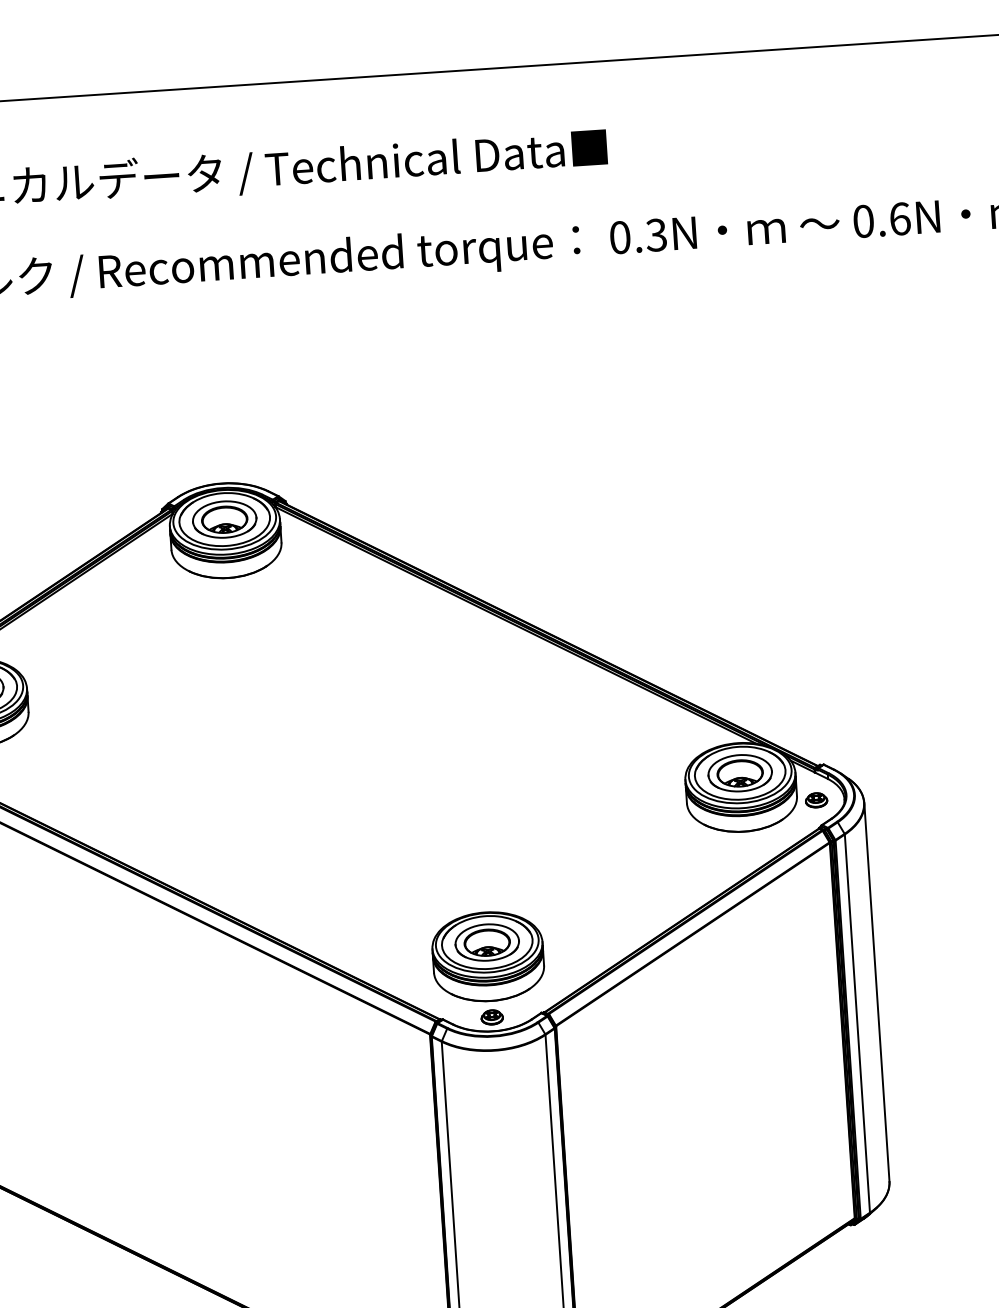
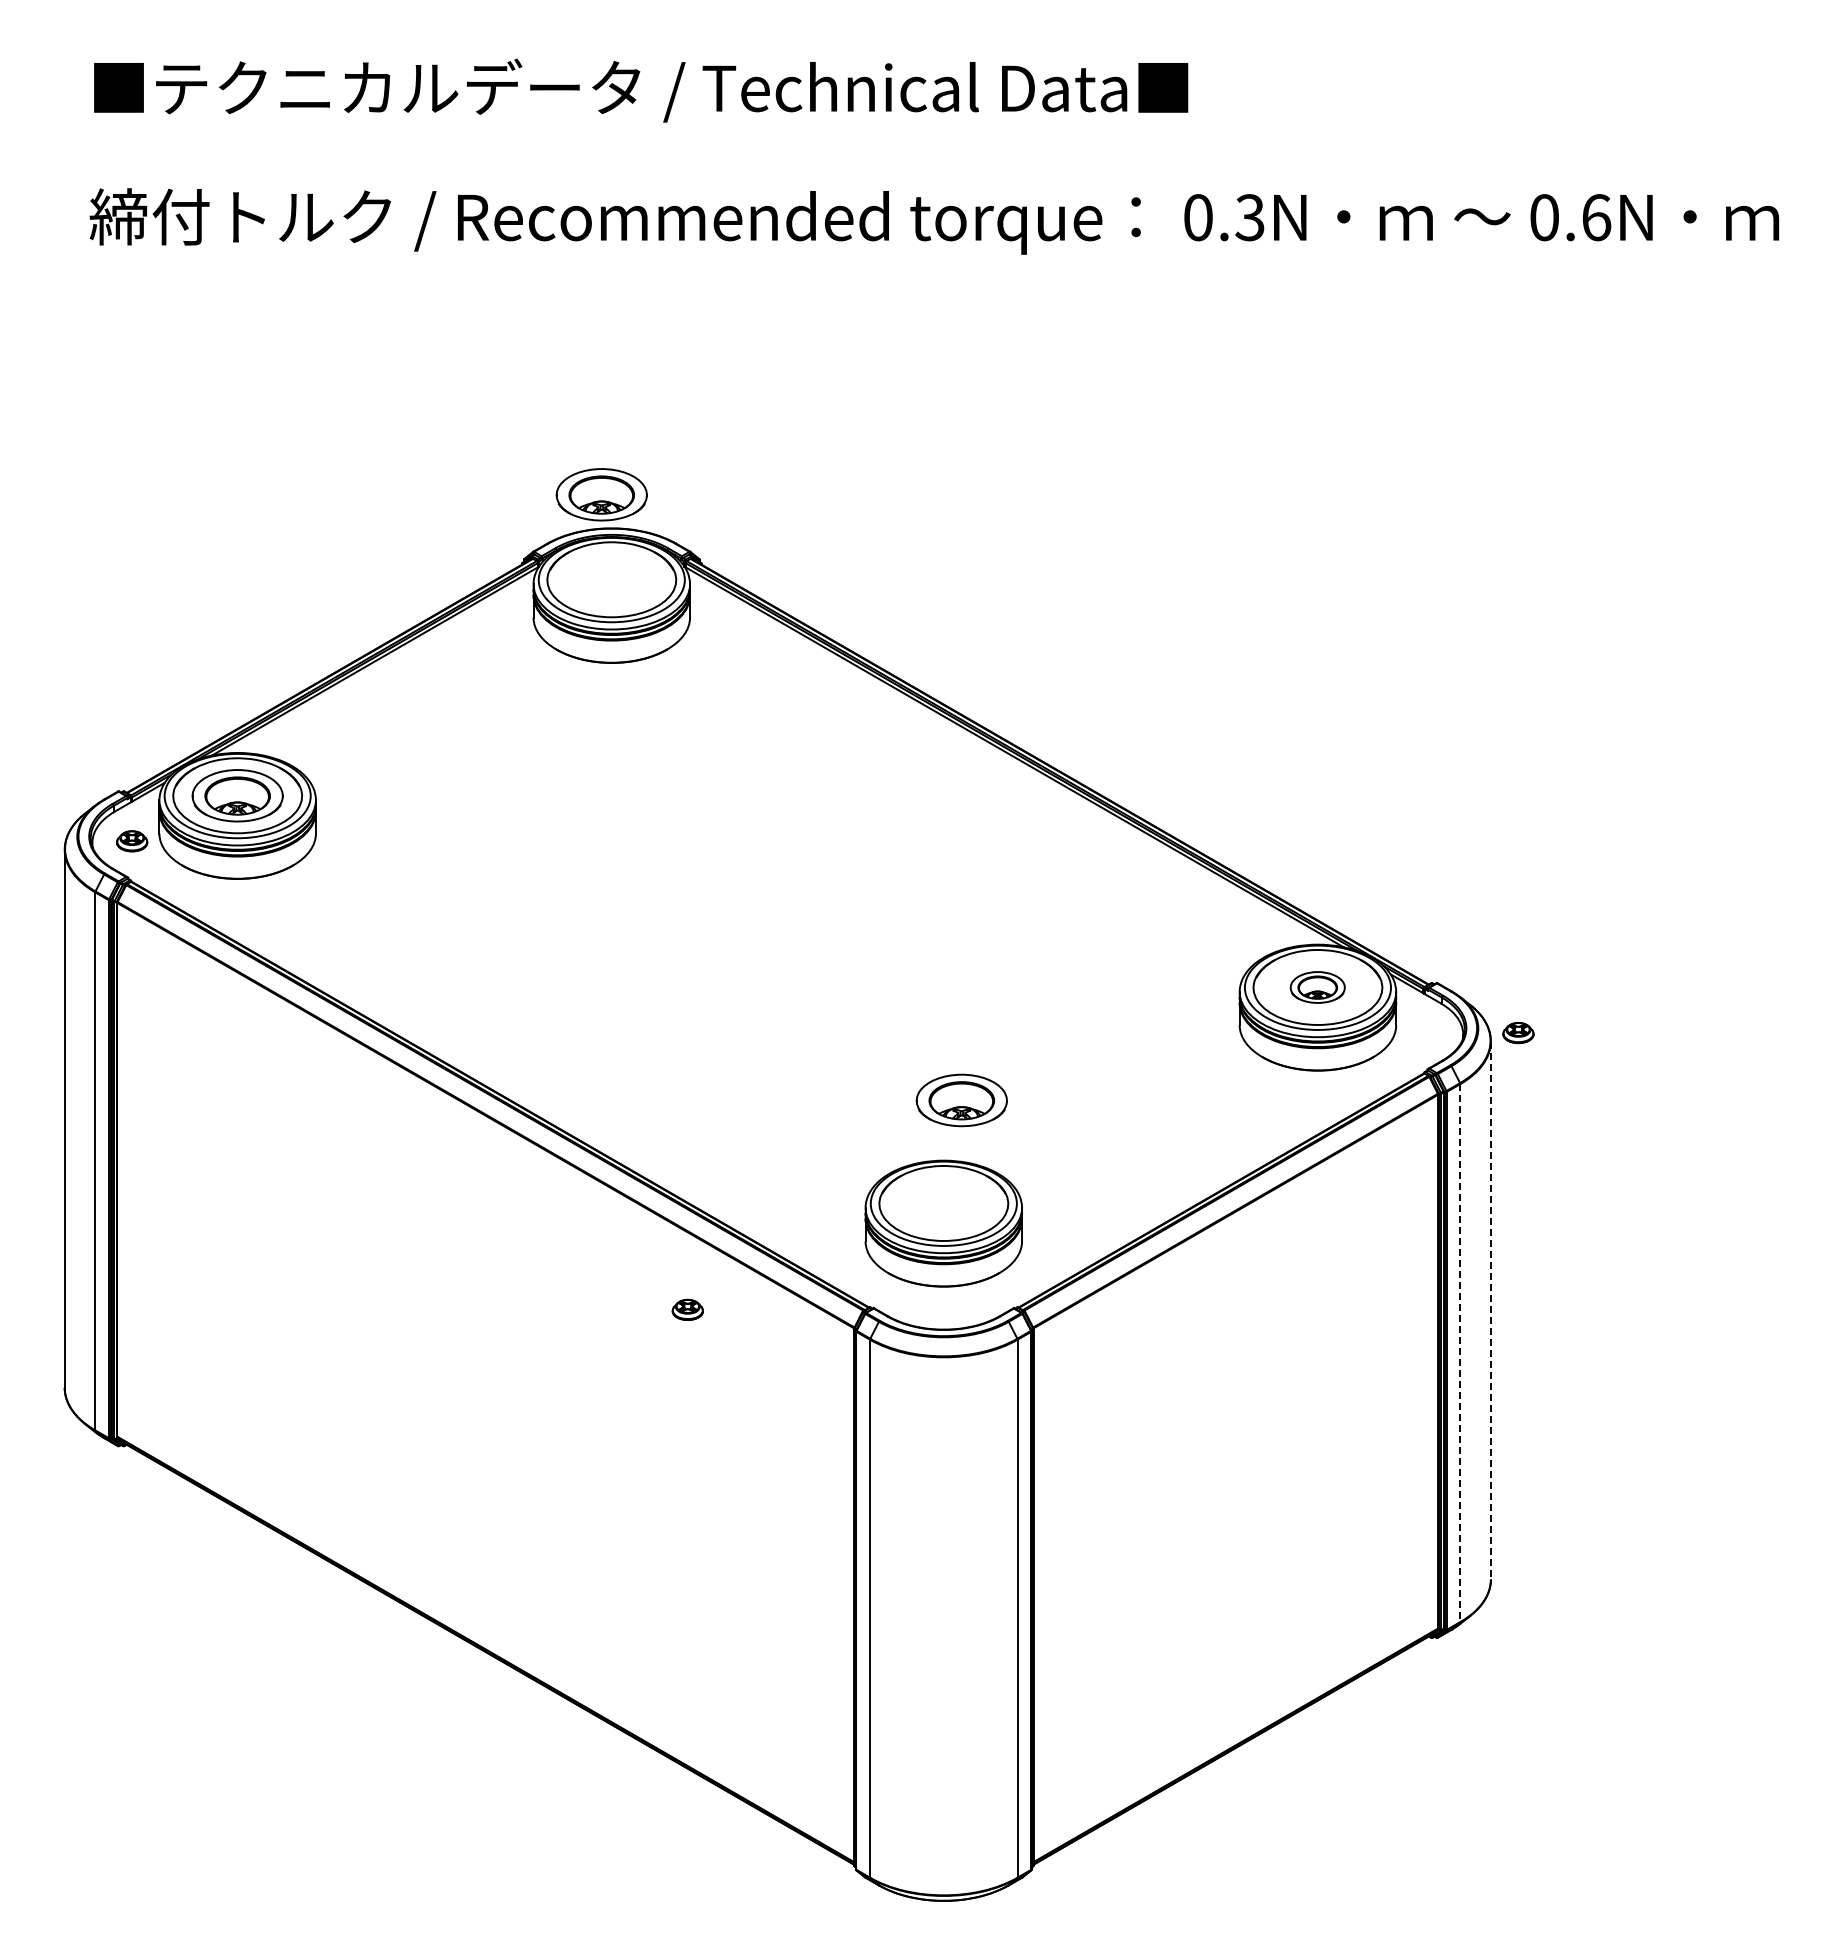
part: (224, 519) -> (601, 494), moved
part: (739, 773) -> (1317, 987), size x0.6
part: (816, 800) -> (1518, 1033), moved
part: (487, 942) -> (961, 1100), moved
line: (876, 992) -> (1490, 1310), solid -> dashed
part: (491, 1017) -> (687, 1309), moved
line: (857, 1023) -> (1460, 1353), solid -> dashed

